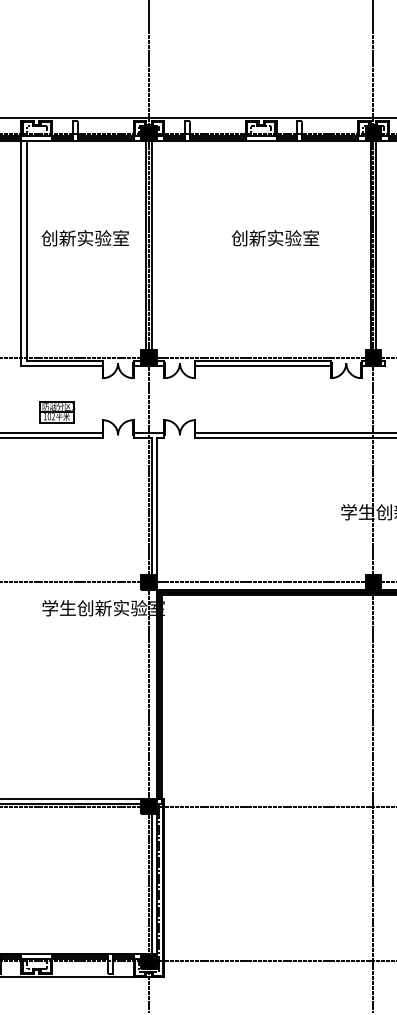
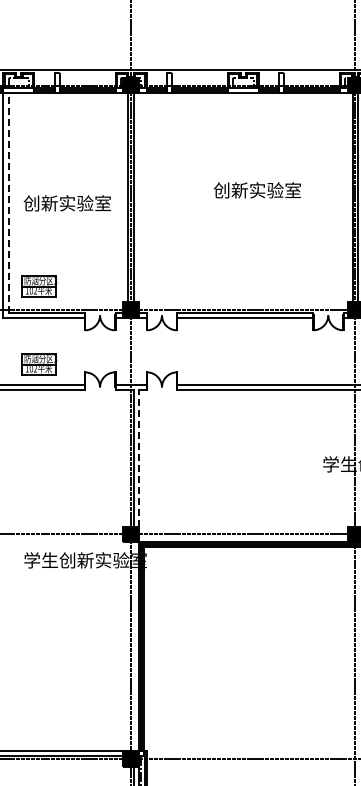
text: (84, 238) -> (66, 203), moved
line: (26, 250) -> (8, 202), solid -> dashed
part: (57, 334) -> (39, 286), added
line: (156, 505) -> (138, 457), solid -> dashed

